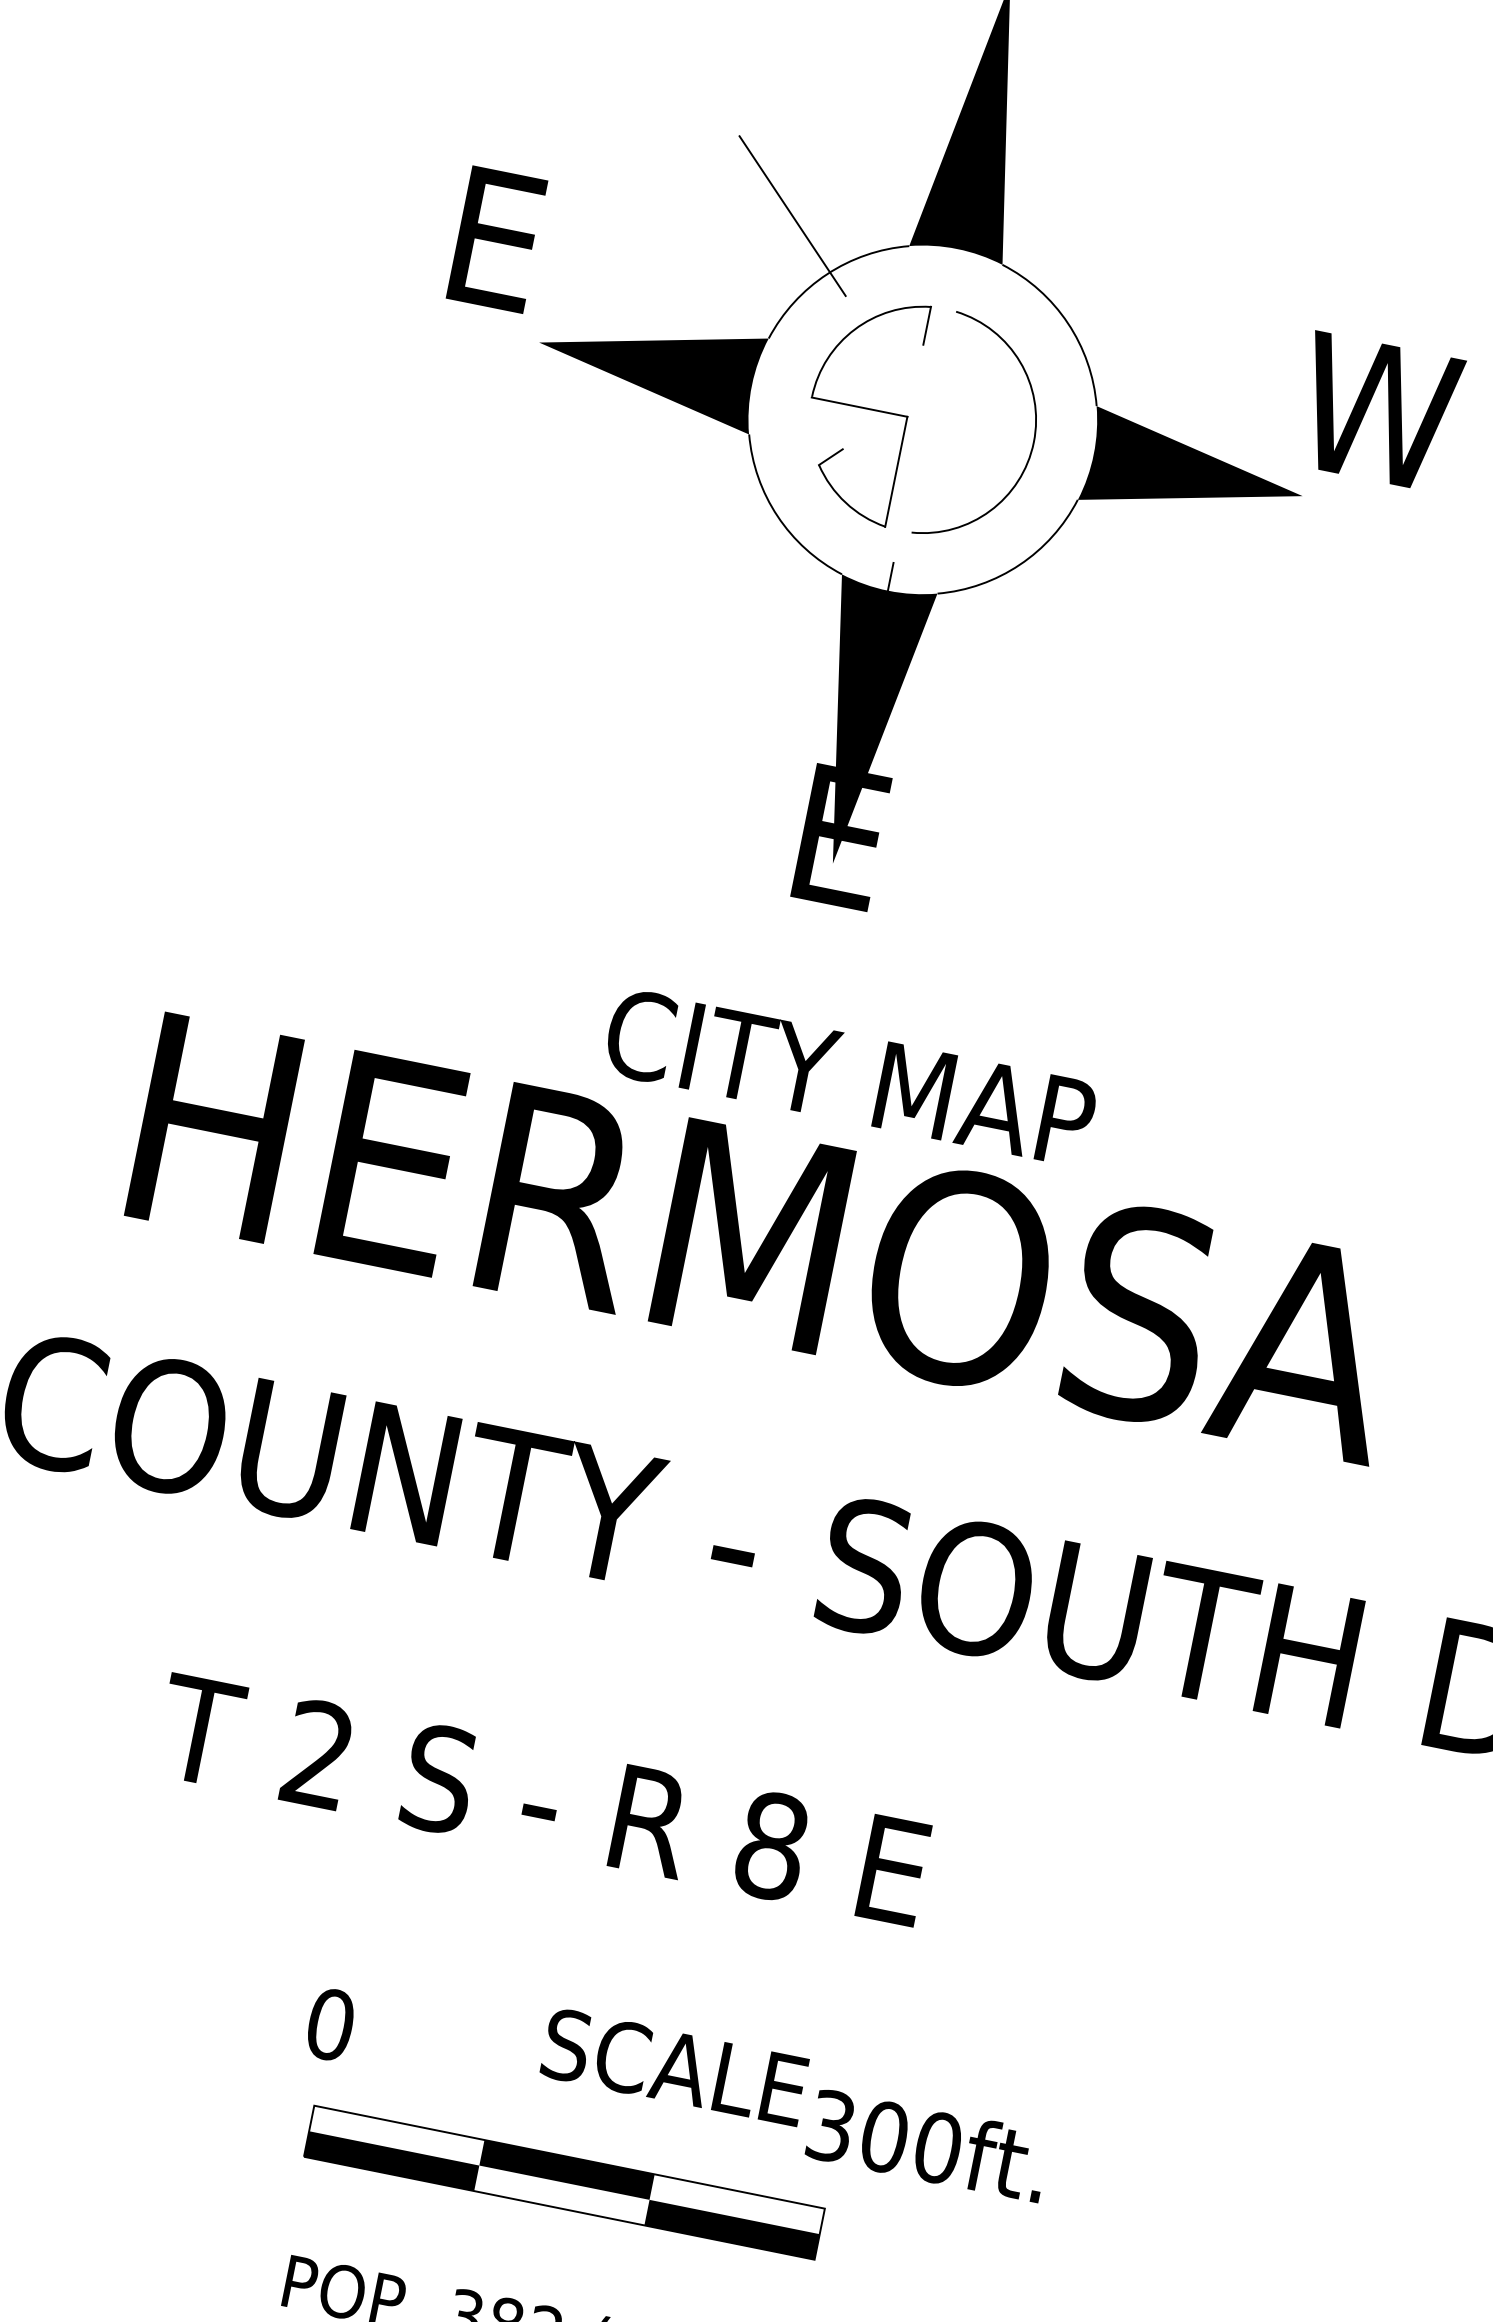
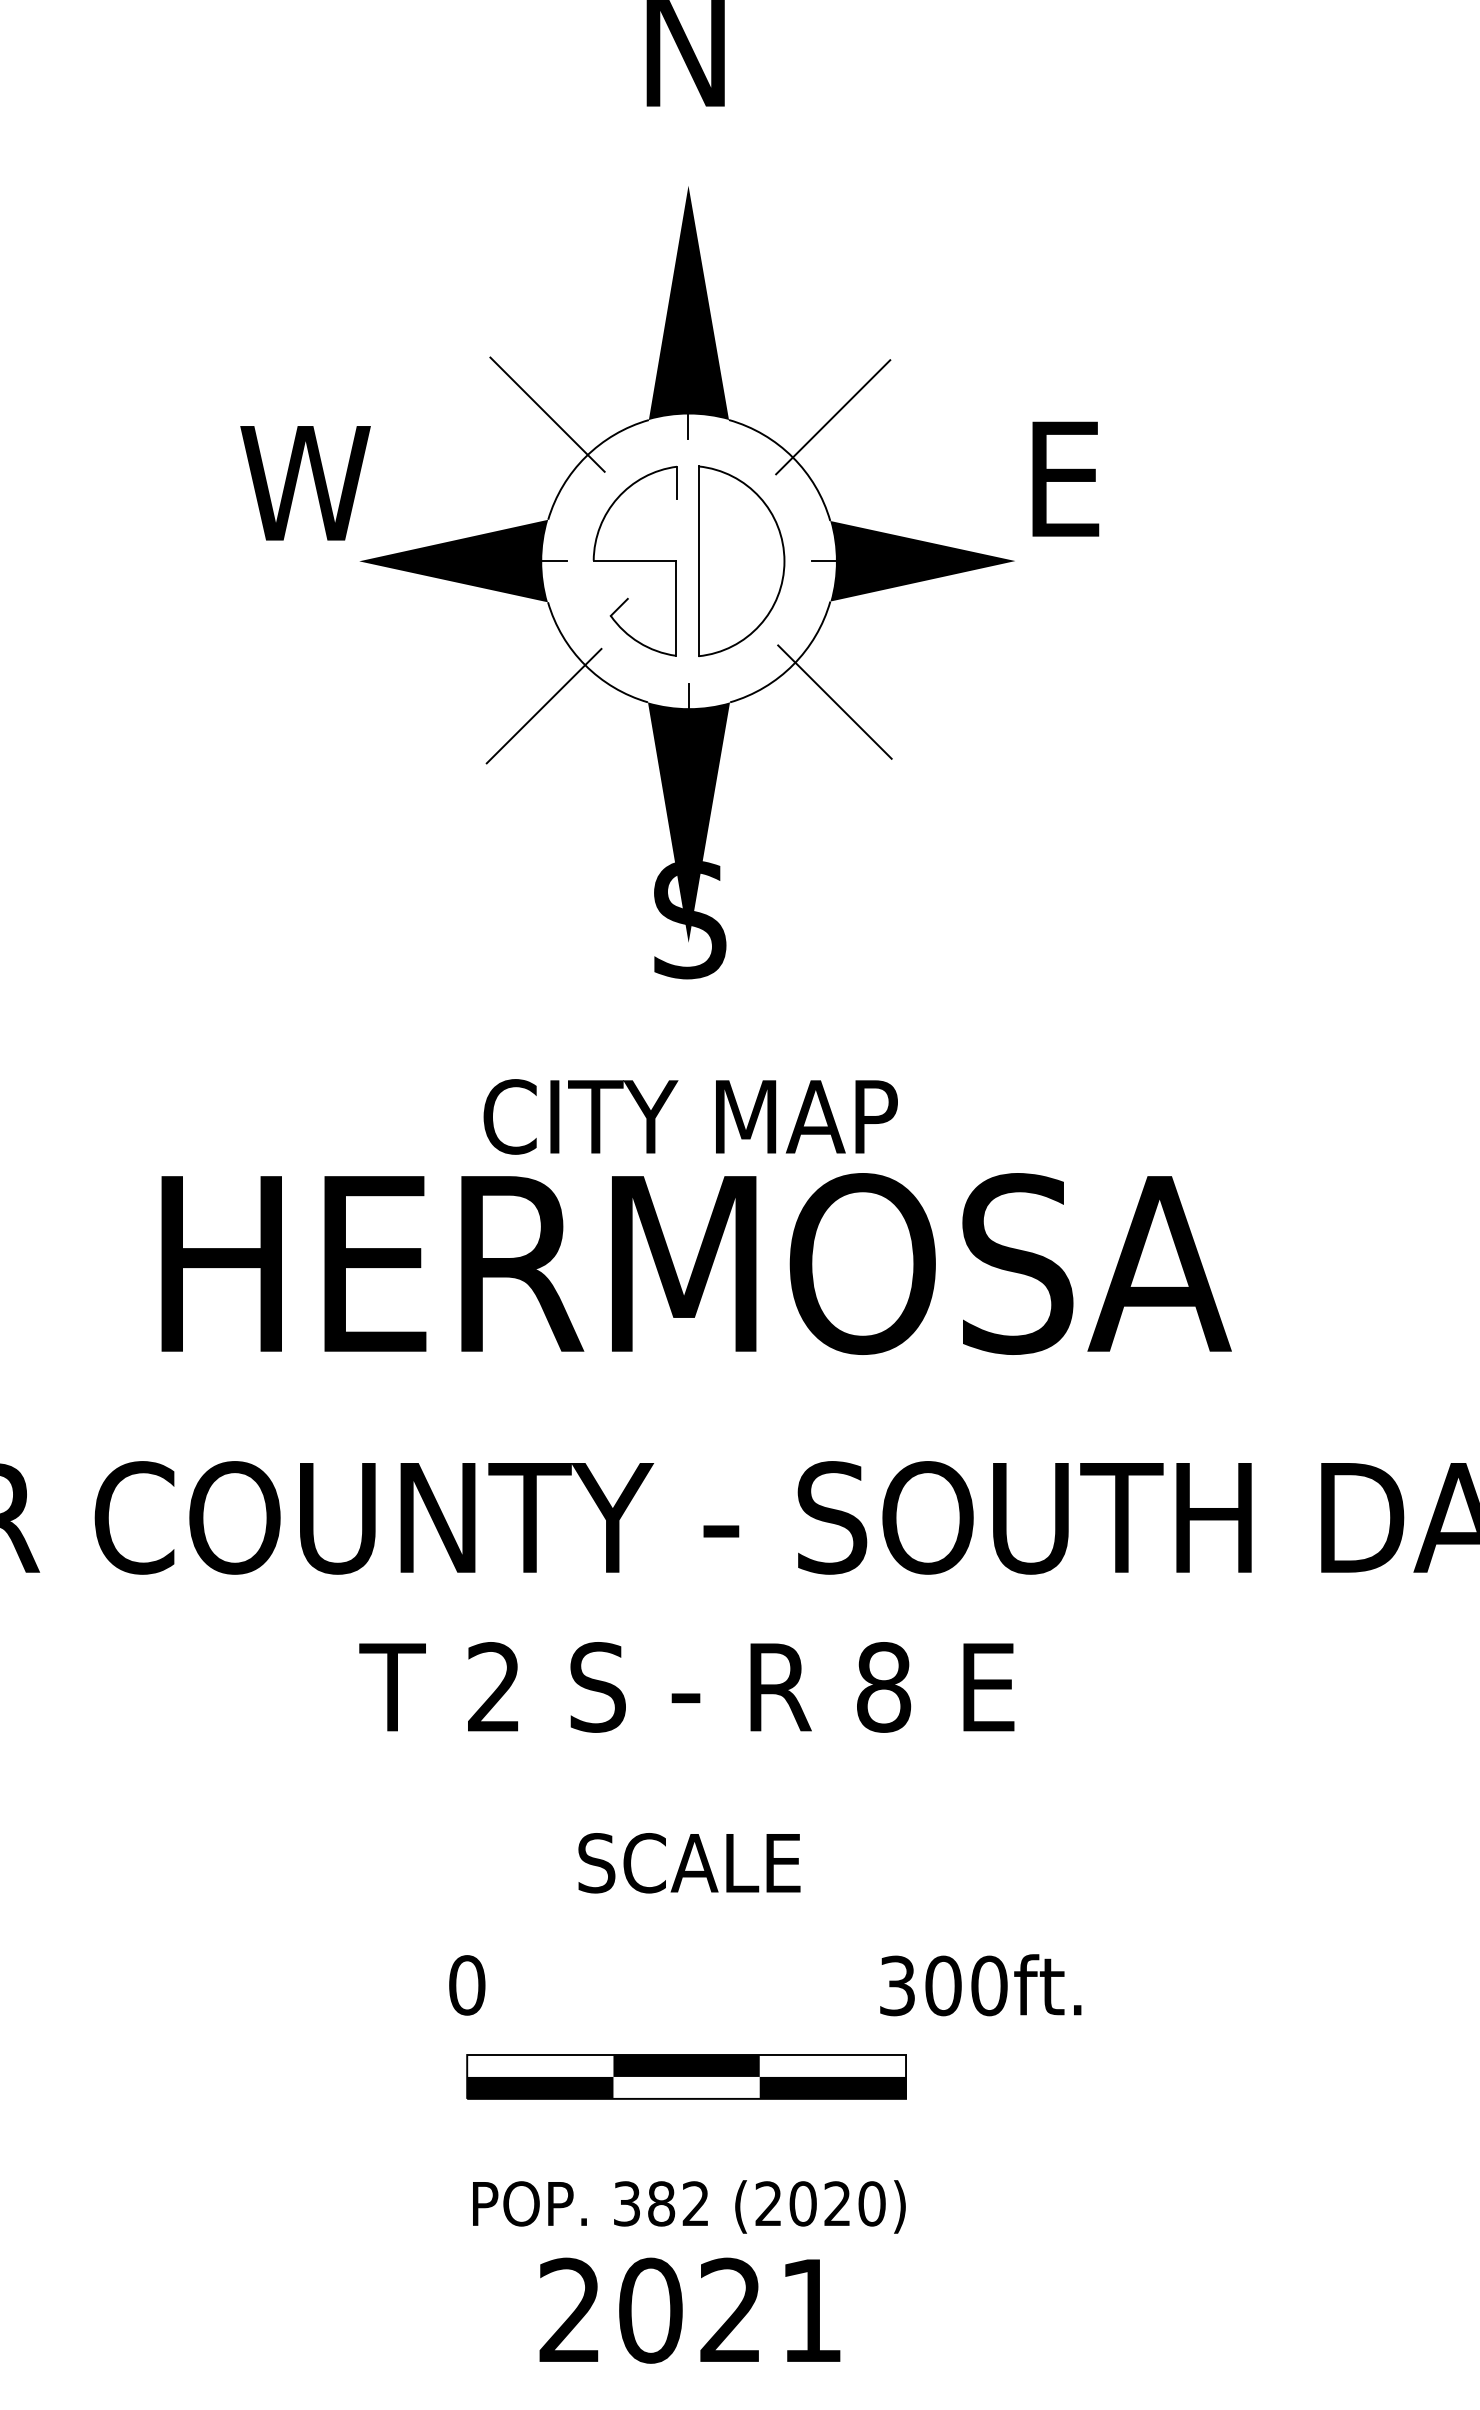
text: (494, 239) -> (305, 483), E -> W
line: (953, 262) -> (688, 426), added
line: (1124, 286) -> (833, 417), added
line: (766, 388) -> (554, 561), added
text: (1377, 411) -> (1063, 478), W -> E
line: (933, 422) -> (698, 561), added
line: (1079, 451) -> (823, 561), added
line: (719, 553) -> (543, 705), added
line: (1059, 617) -> (834, 701), added
text: (840, 838) -> (690, 920), E -> S
text: (850, 1077) -> (690, 1116), moved
text: (542, 1799) -> (686, 1687), moved
text: (674, 2067) -> (689, 1863), moved

